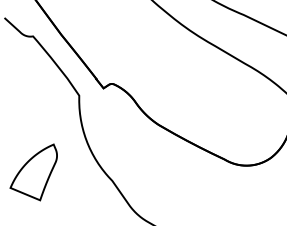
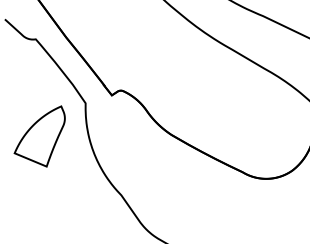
part: (33, 172) -> (39, 136), moved

